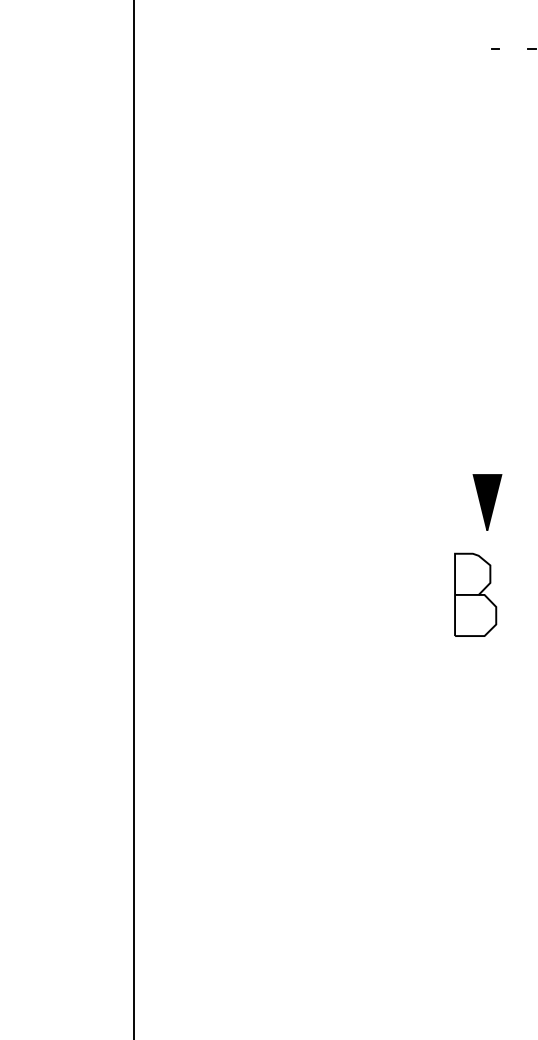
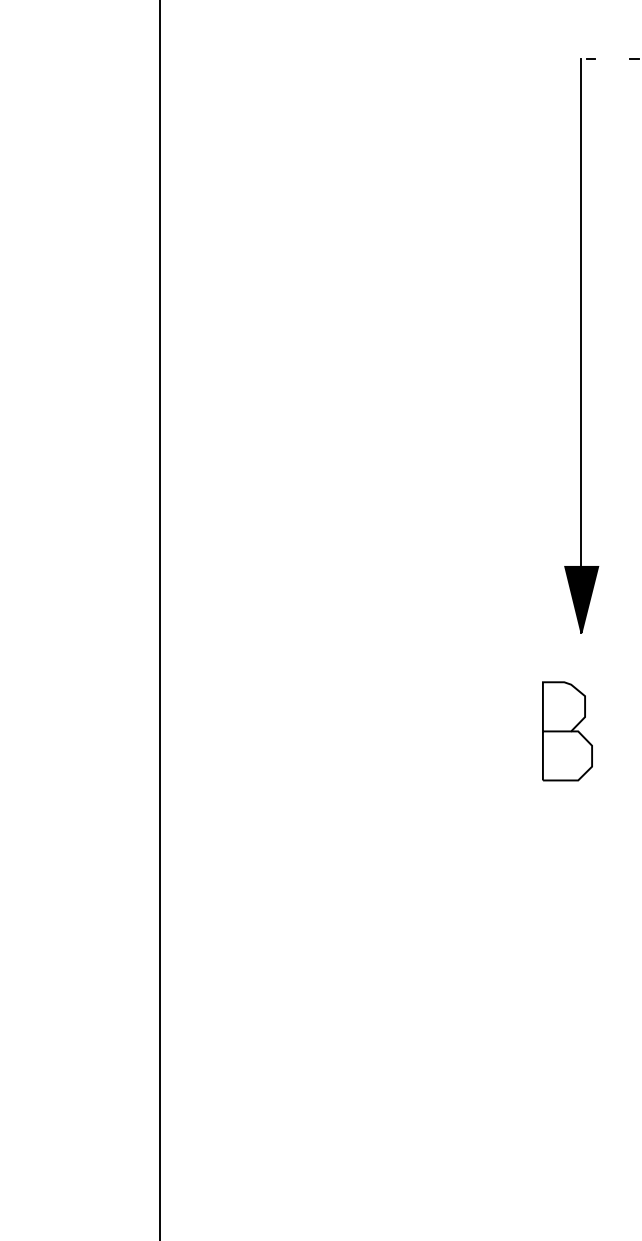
line: (487, 289) -> (581, 345), added
part: (475, 594) -> (567, 730), moved

